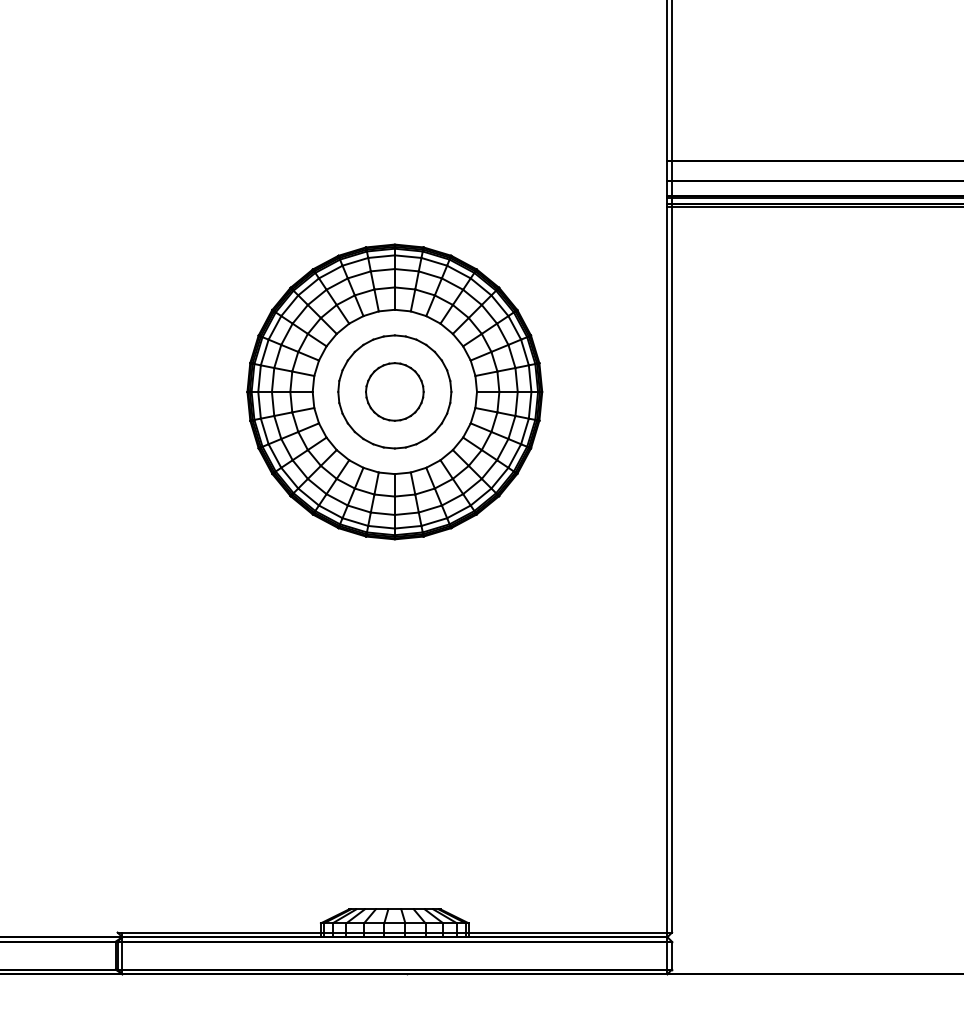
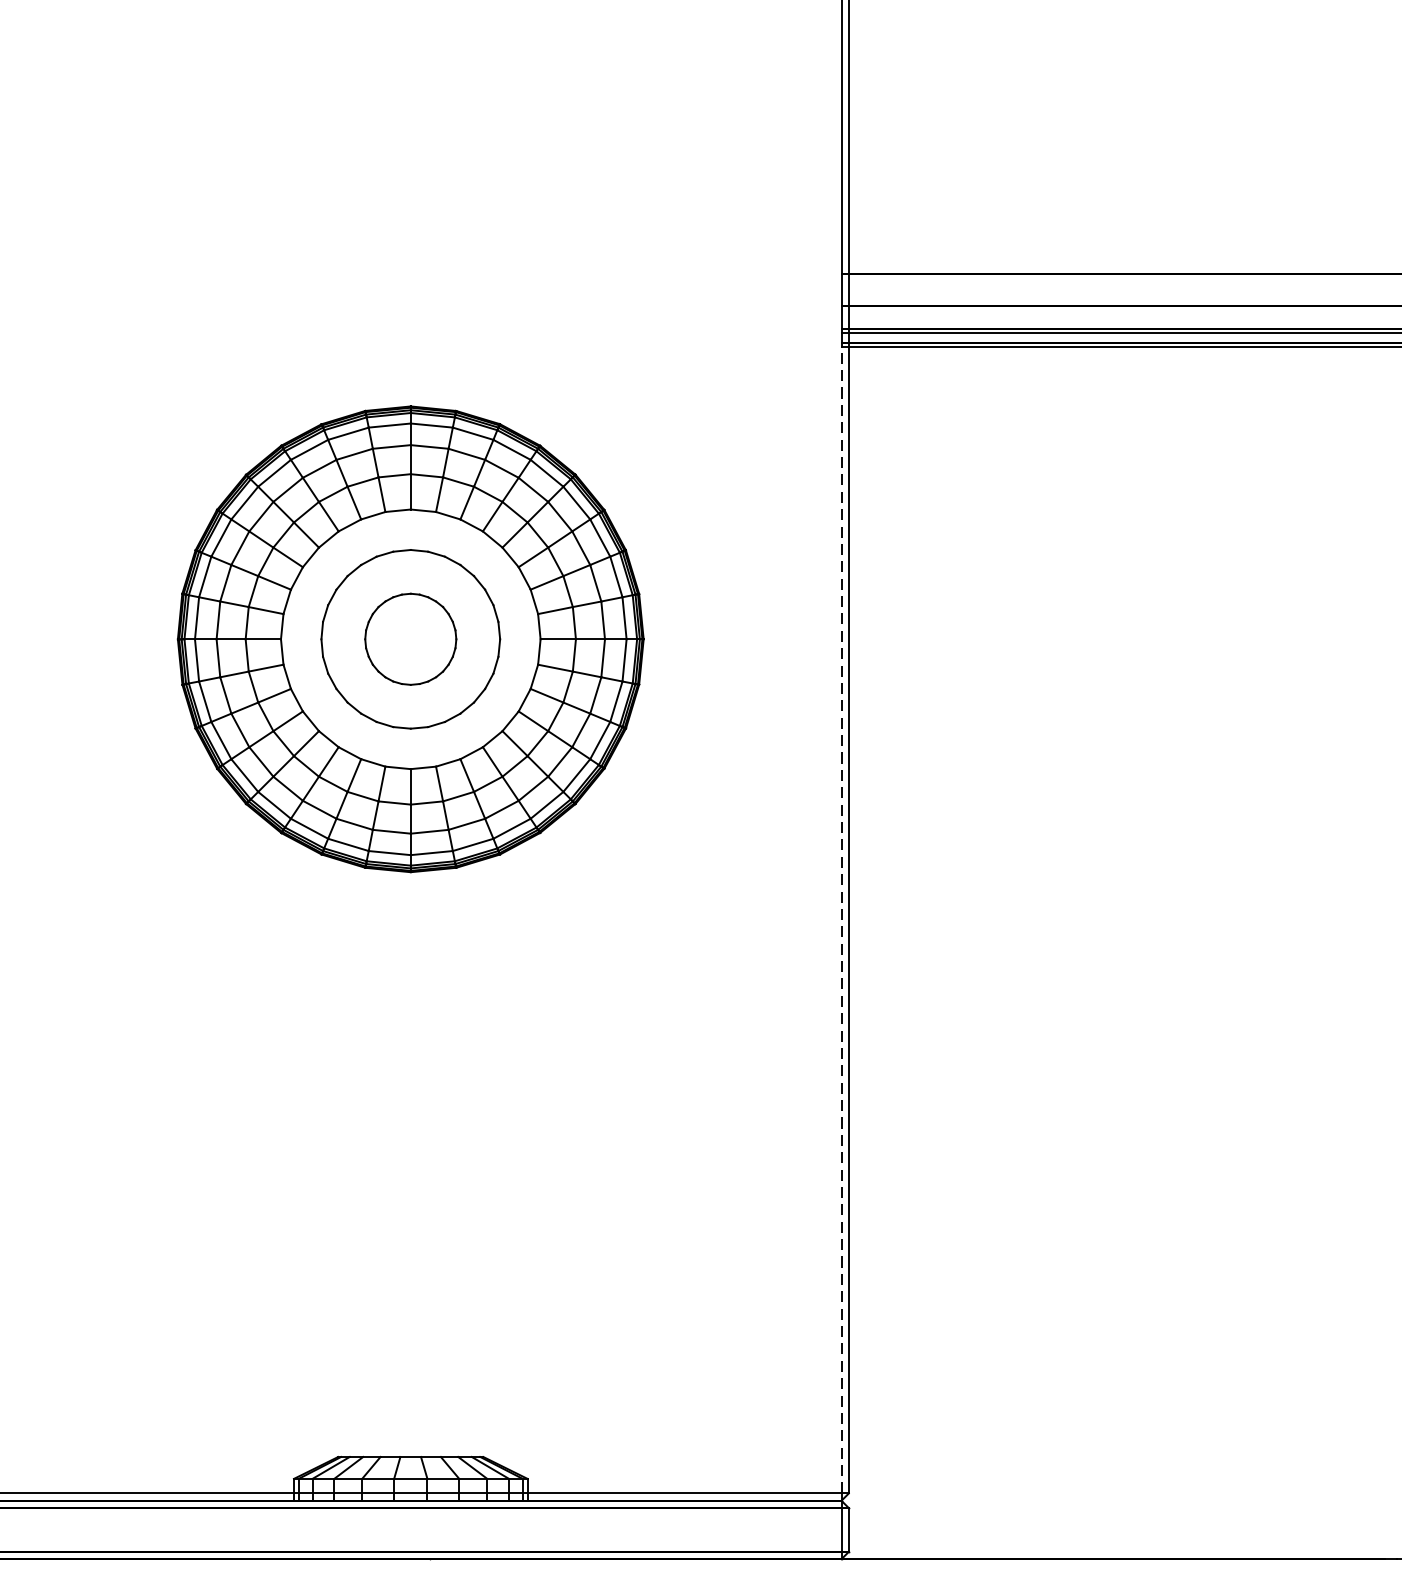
line: (667, 569) -> (841, 919), solid -> dashed

